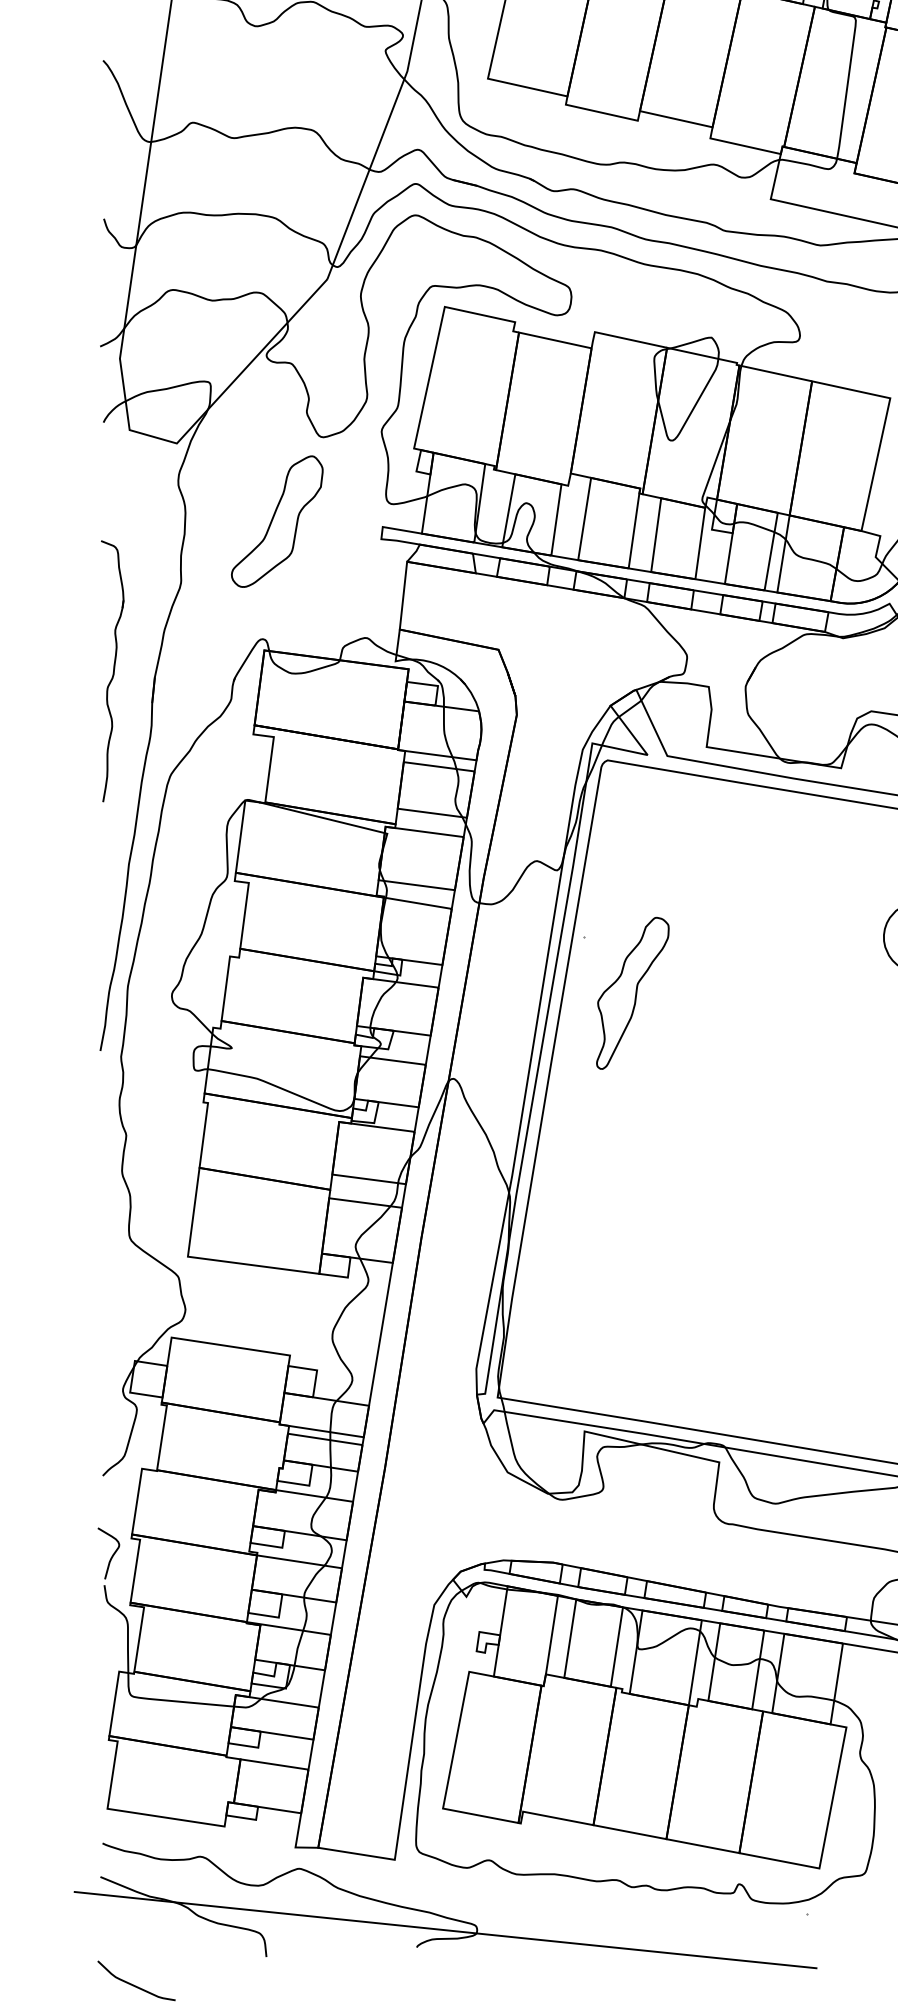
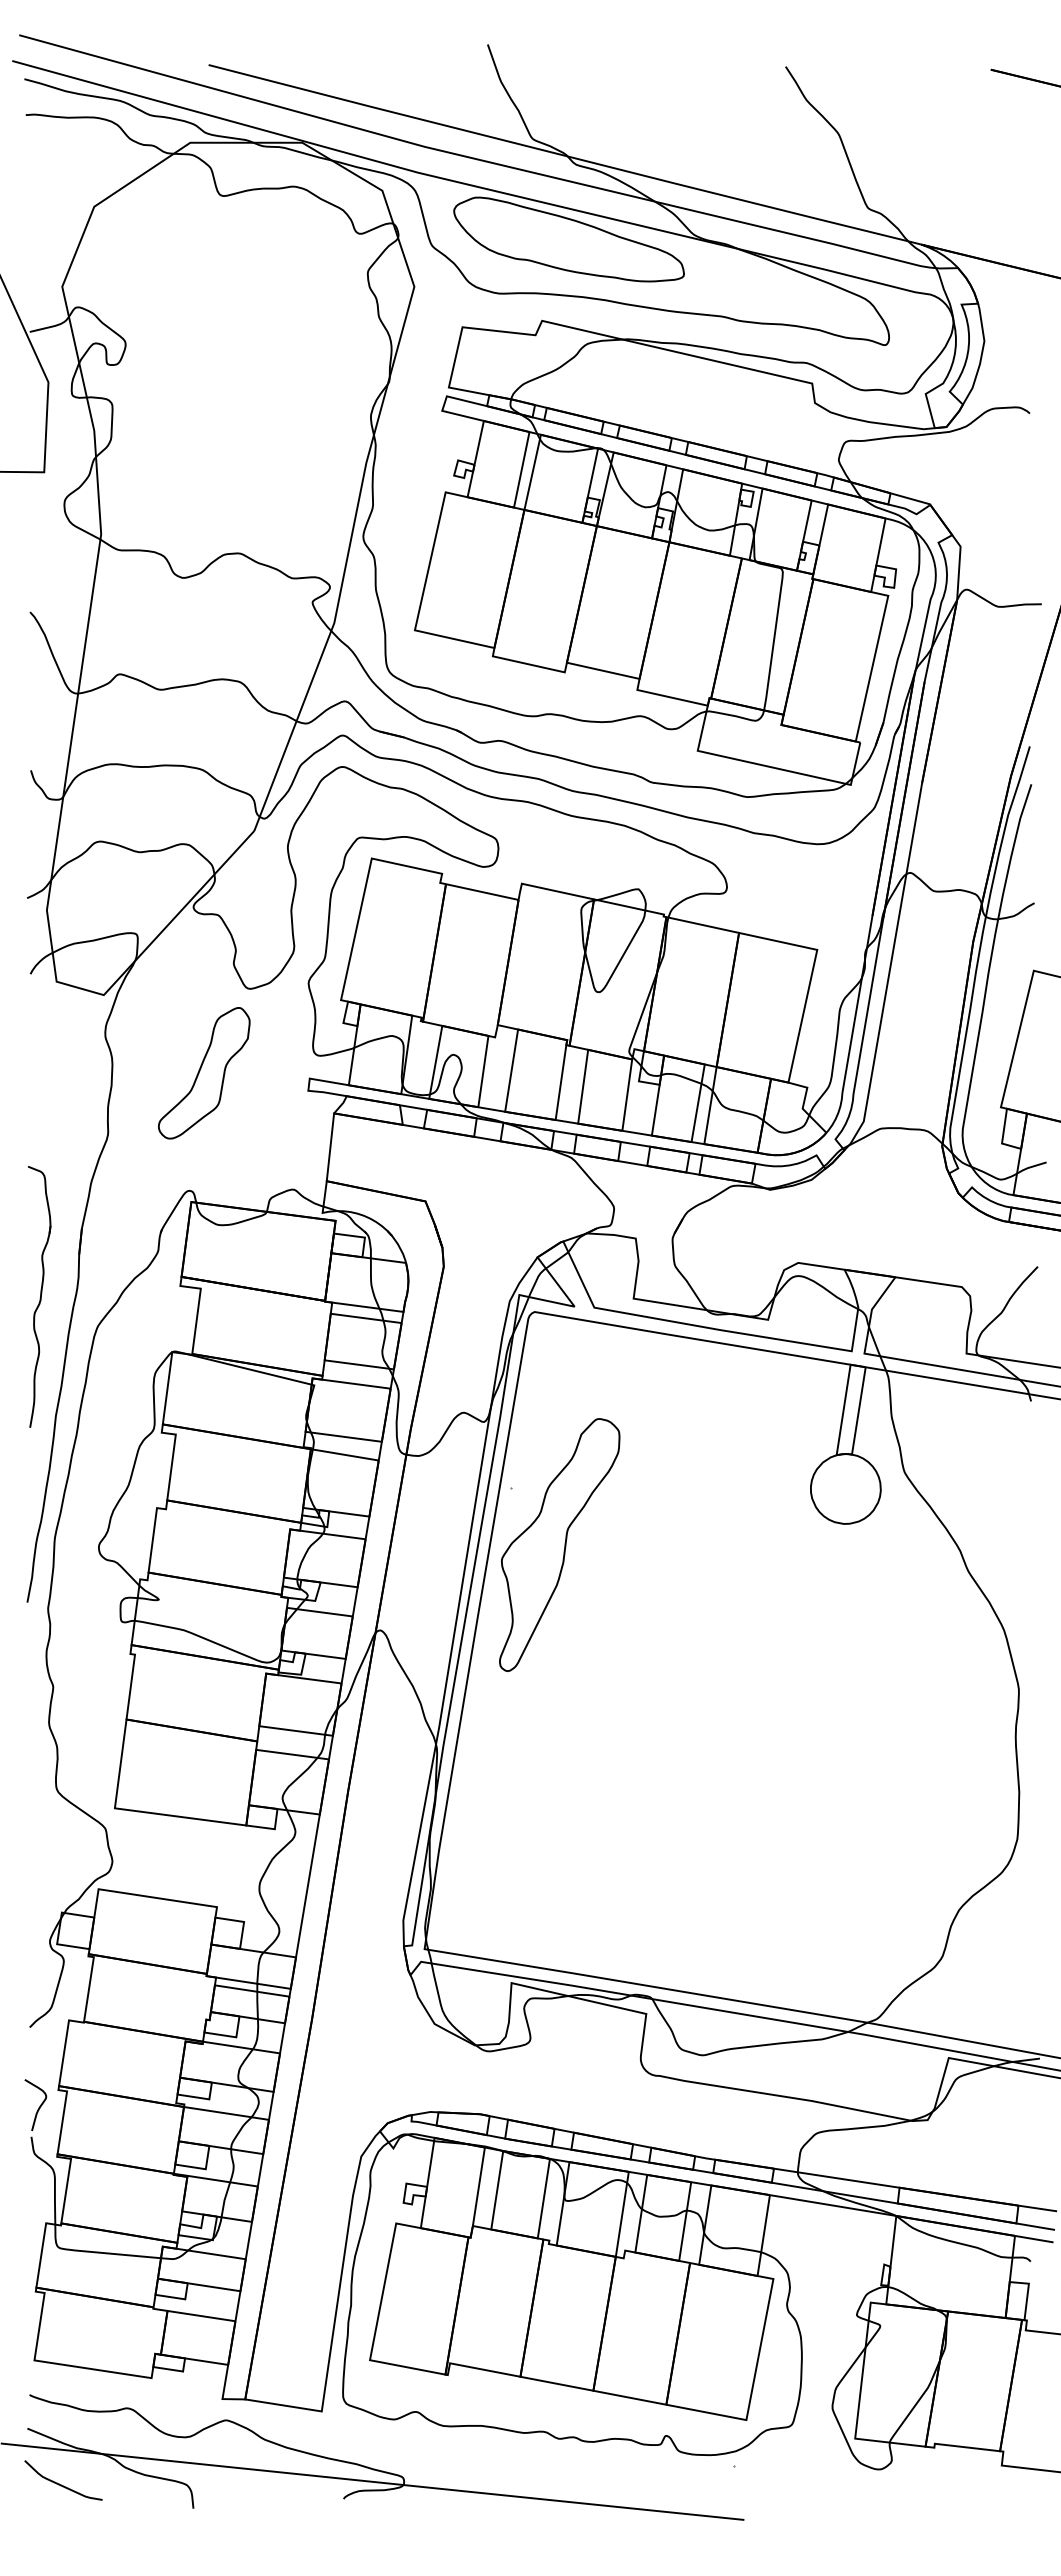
part: (112, 670) -> (39, 1296), moved
part: (632, 992) -> (559, 1544), size x1.67
curve: (134, 1984) -> (61, 2484), moved

